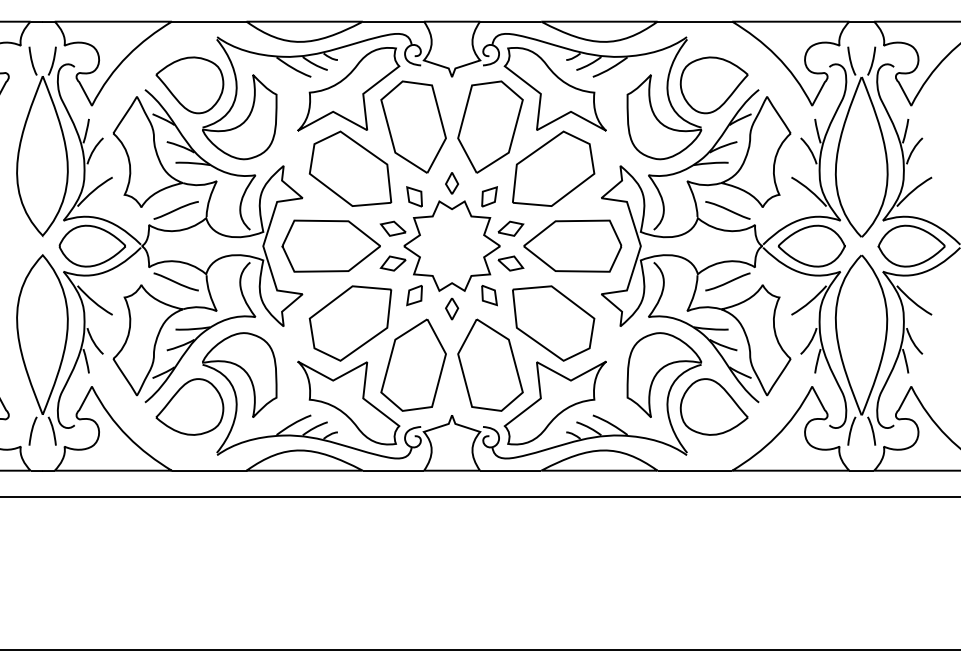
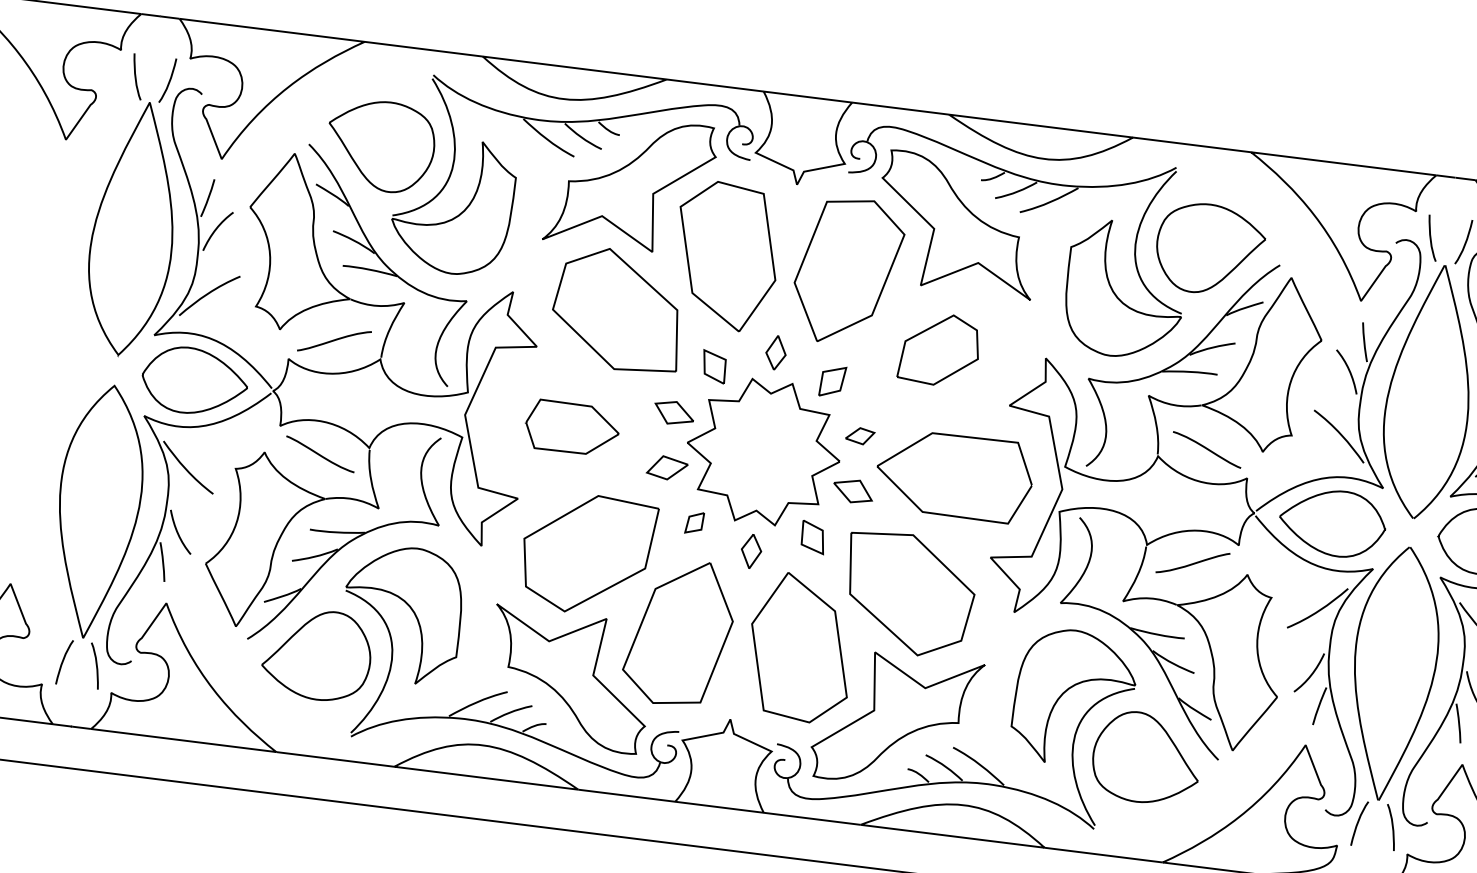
part: (553, 168) -> (939, 349), size x0.6
part: (510, 228) -> (859, 435), size x0.7
part: (330, 245) -> (571, 427), size x0.6
part: (414, 295) -> (694, 522), size x0.7

